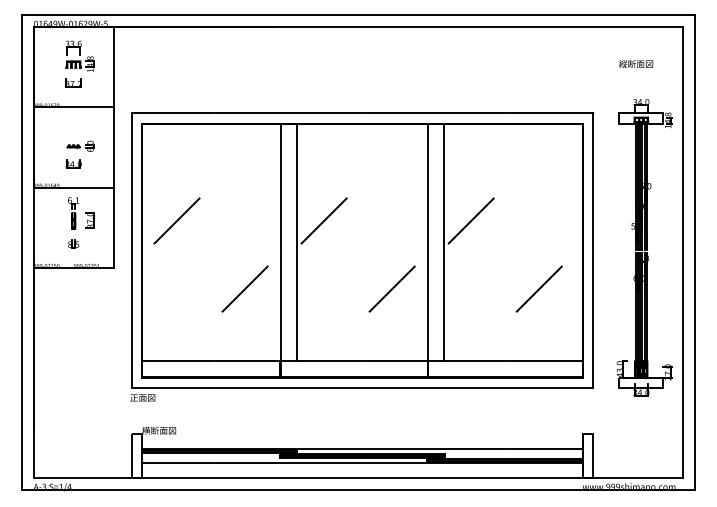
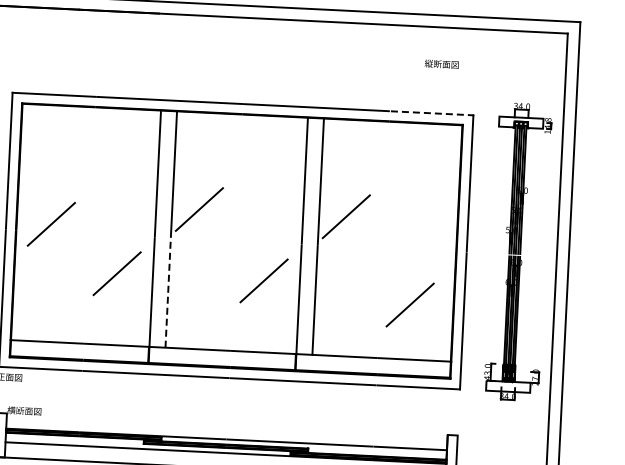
text: (636, 63) -> (442, 63), moved
line: (552, 113) -> (432, 113), solid -> dashed
line: (176, 220) -> (50, 223), moved
line: (538, 288) -> (409, 304), moved
line: (296, 305) -> (167, 292), solid -> dashed

